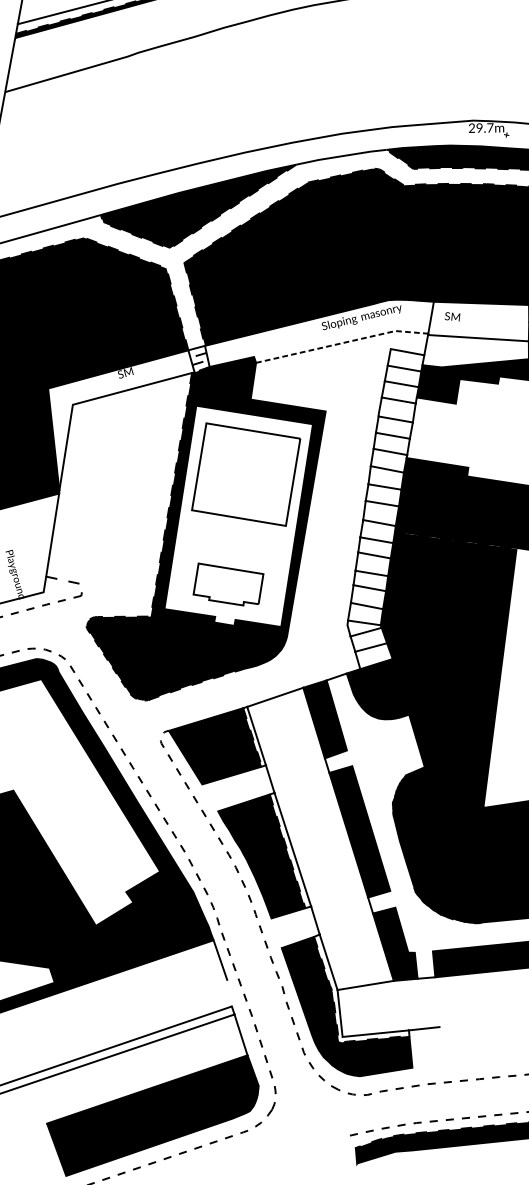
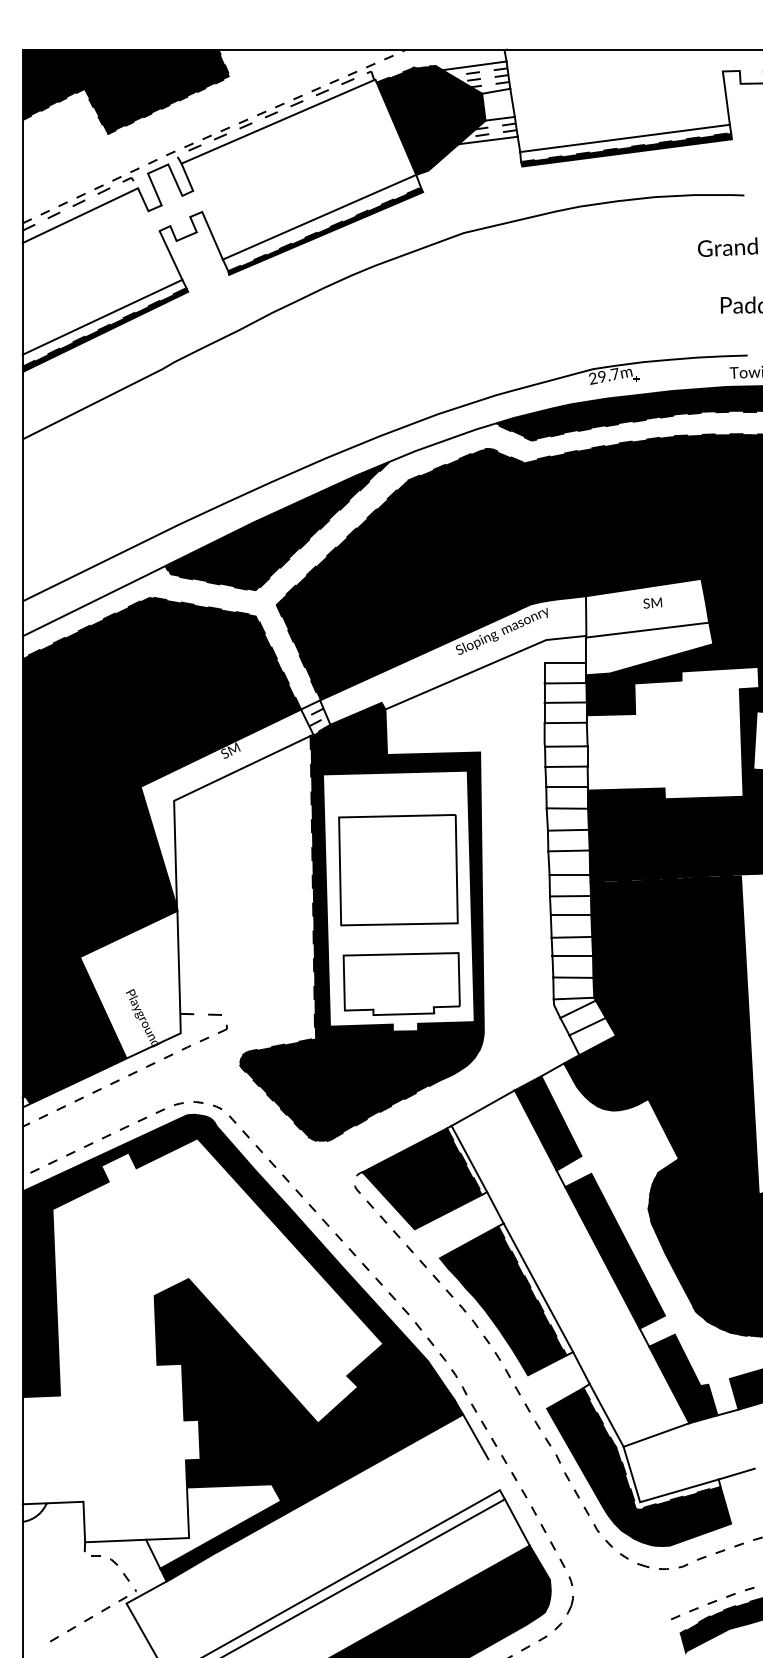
text: (452, 316) -> (652, 602), moved
line: (342, 343) -> (485, 666), dashed -> solid
part: (246, 474) -> (398, 870), moved
part: (228, 585) -> (401, 983), size x1.43

